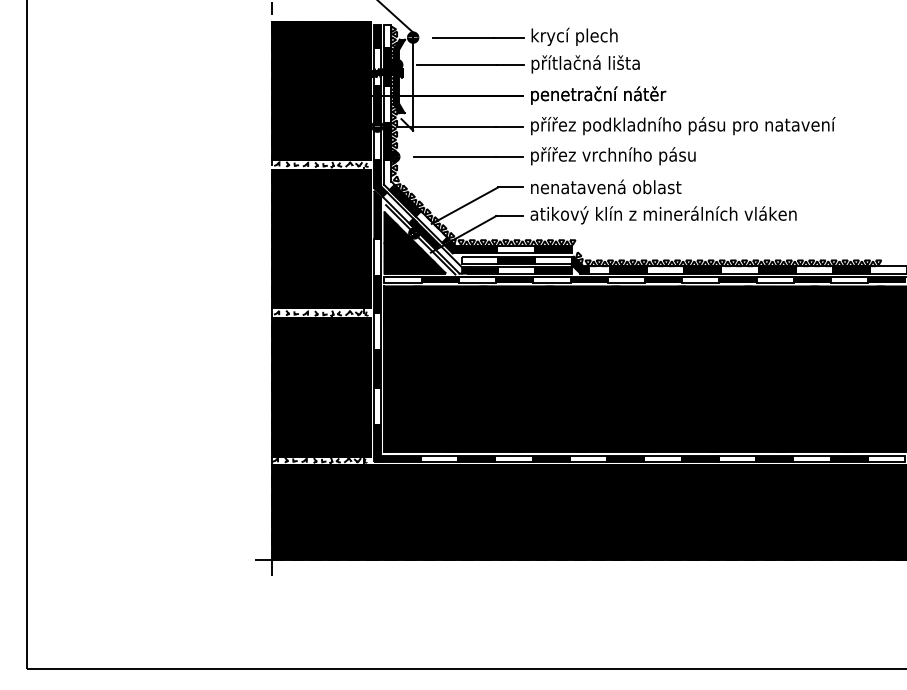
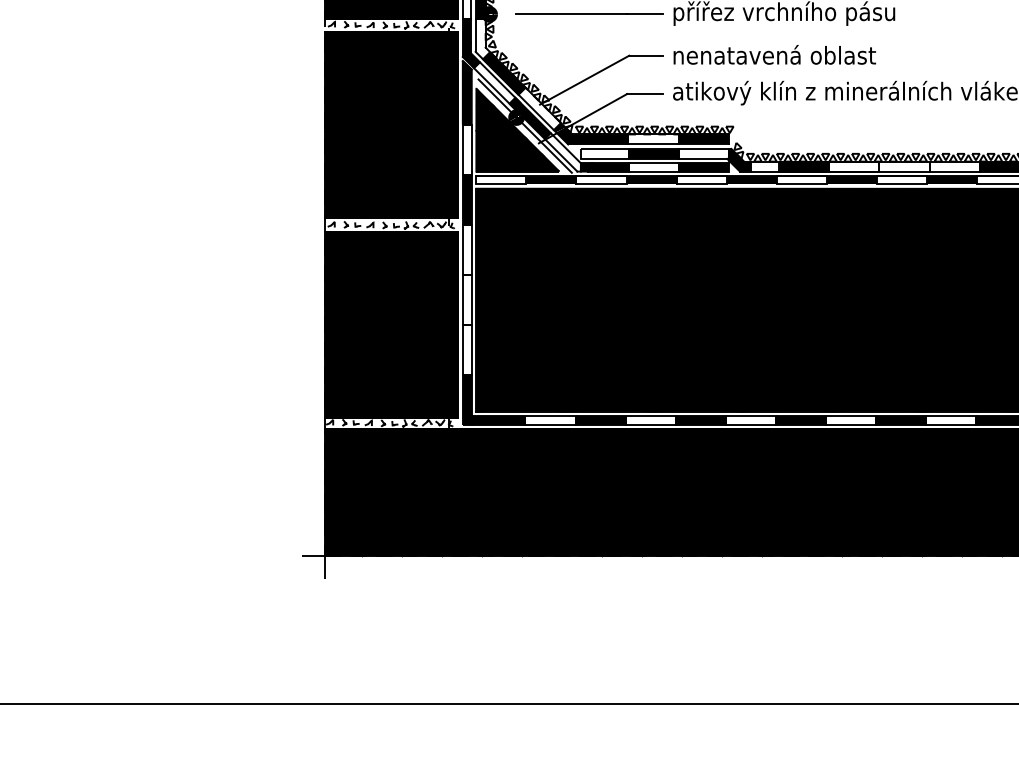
fill: (702, 269) -> (904, 166), removed
fill: (377, 368) -> (467, 299), removed

